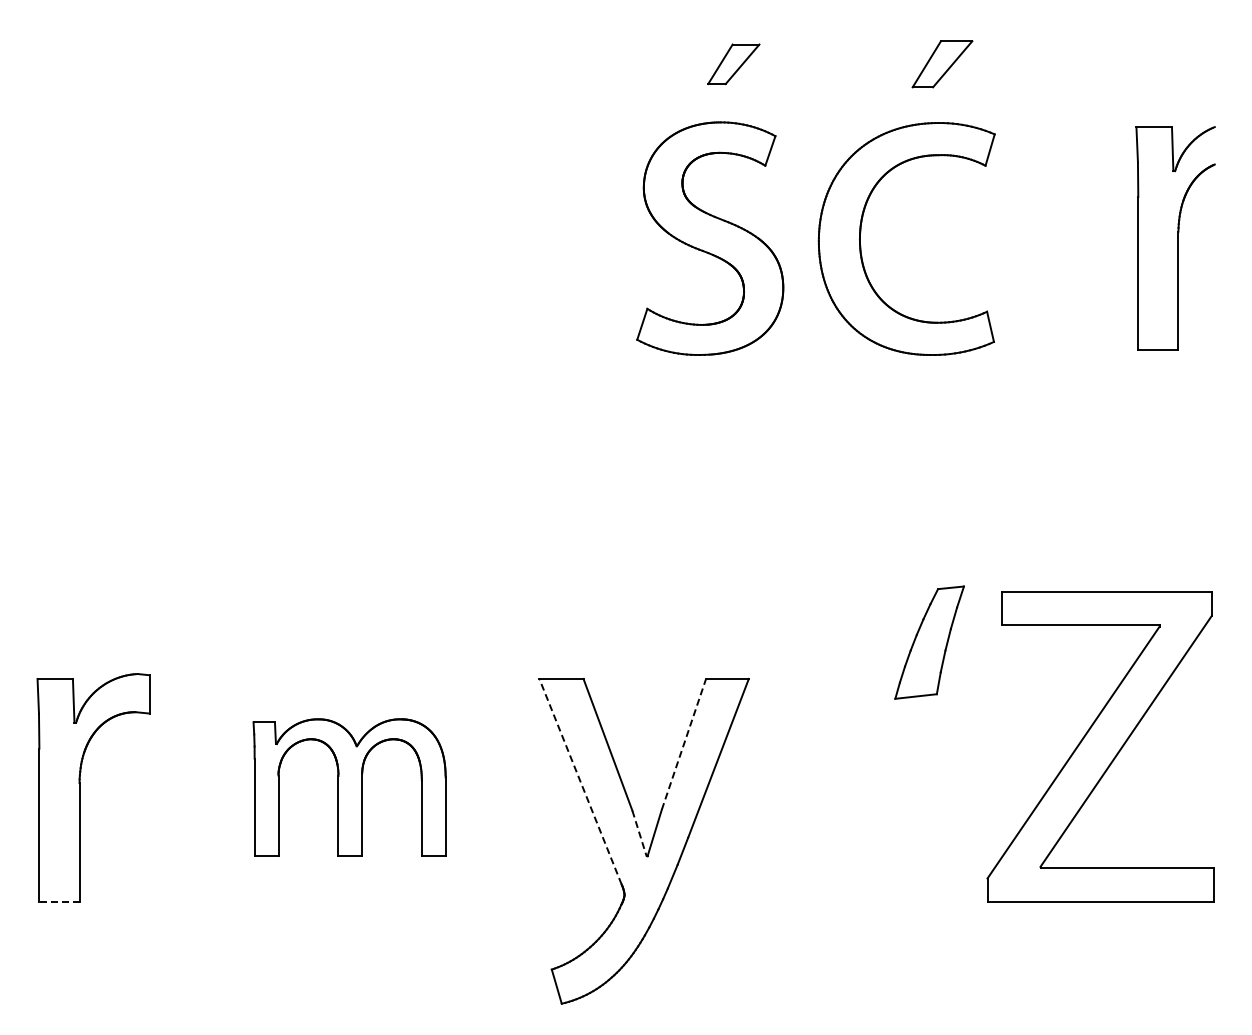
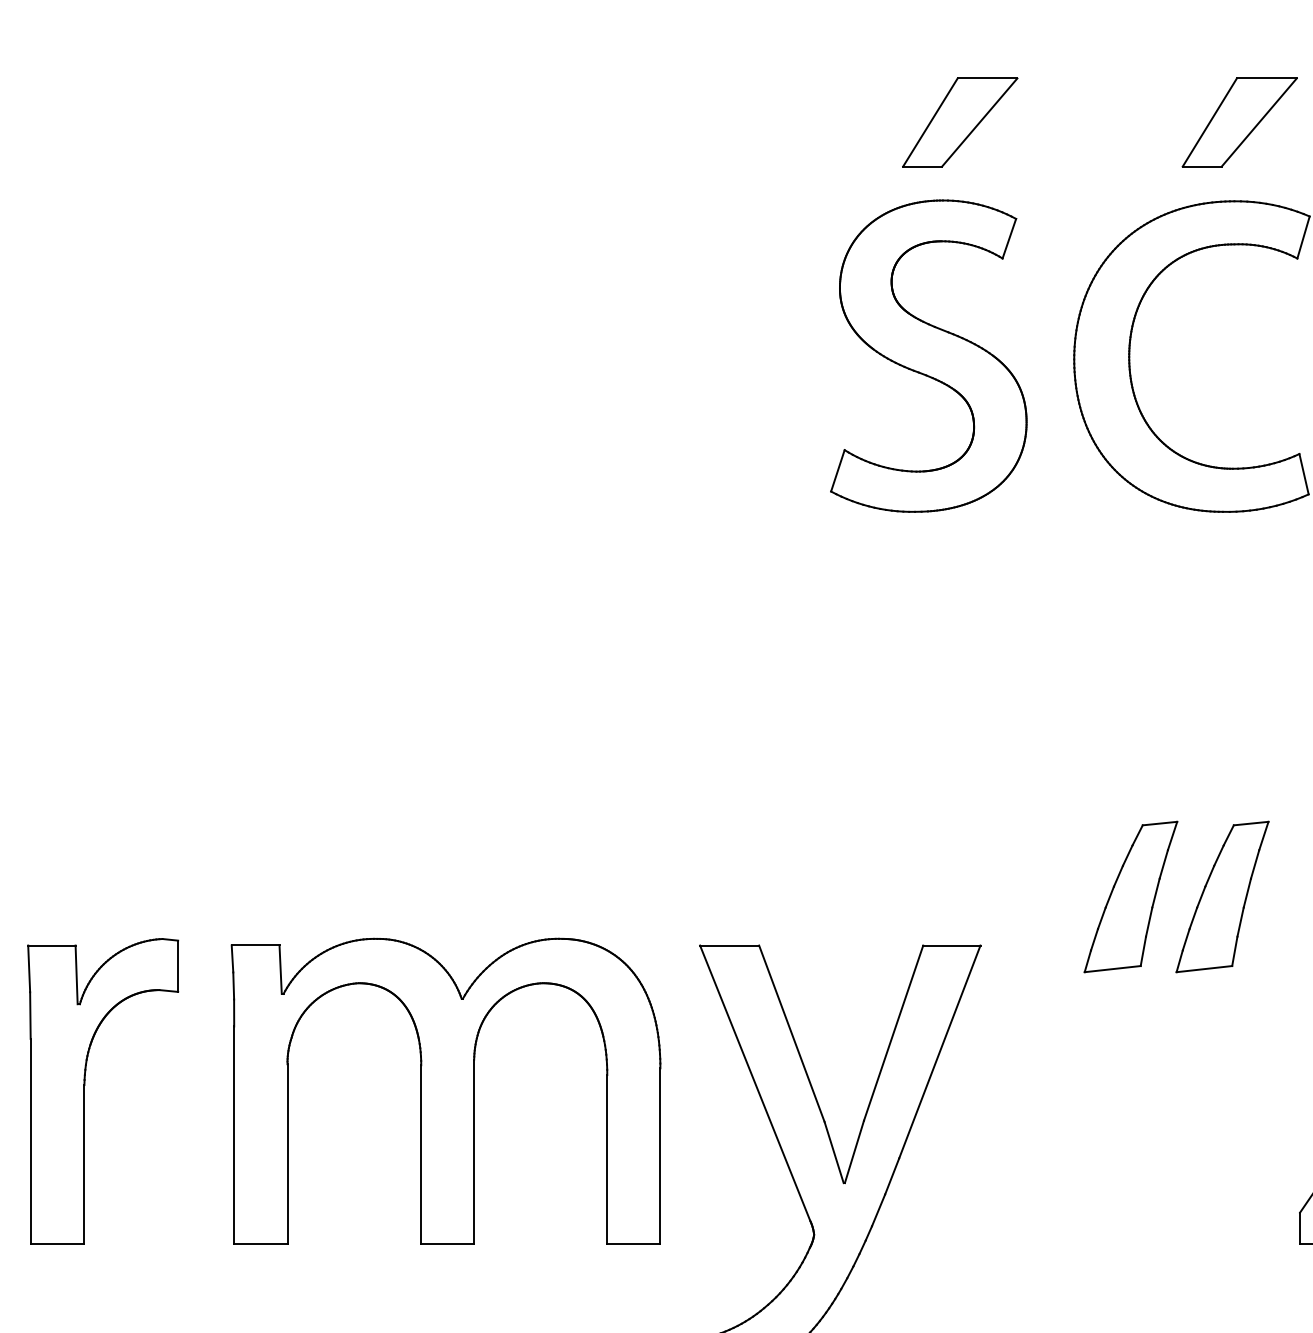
part: (733, 64) -> (959, 122), size x1.67
part: (942, 64) -> (1239, 122), size x1.43
part: (860, 642) -> (1129, 896), added
line: (684, 743) -> (894, 1032), dashed -> solid
line: (580, 781) -> (755, 1082), dashed -> solid
part: (349, 787) -> (445, 1090), size x1.67
line: (639, 833) -> (834, 1152), dashed -> solid
line: (58, 901) -> (56, 1243), dashed -> solid

